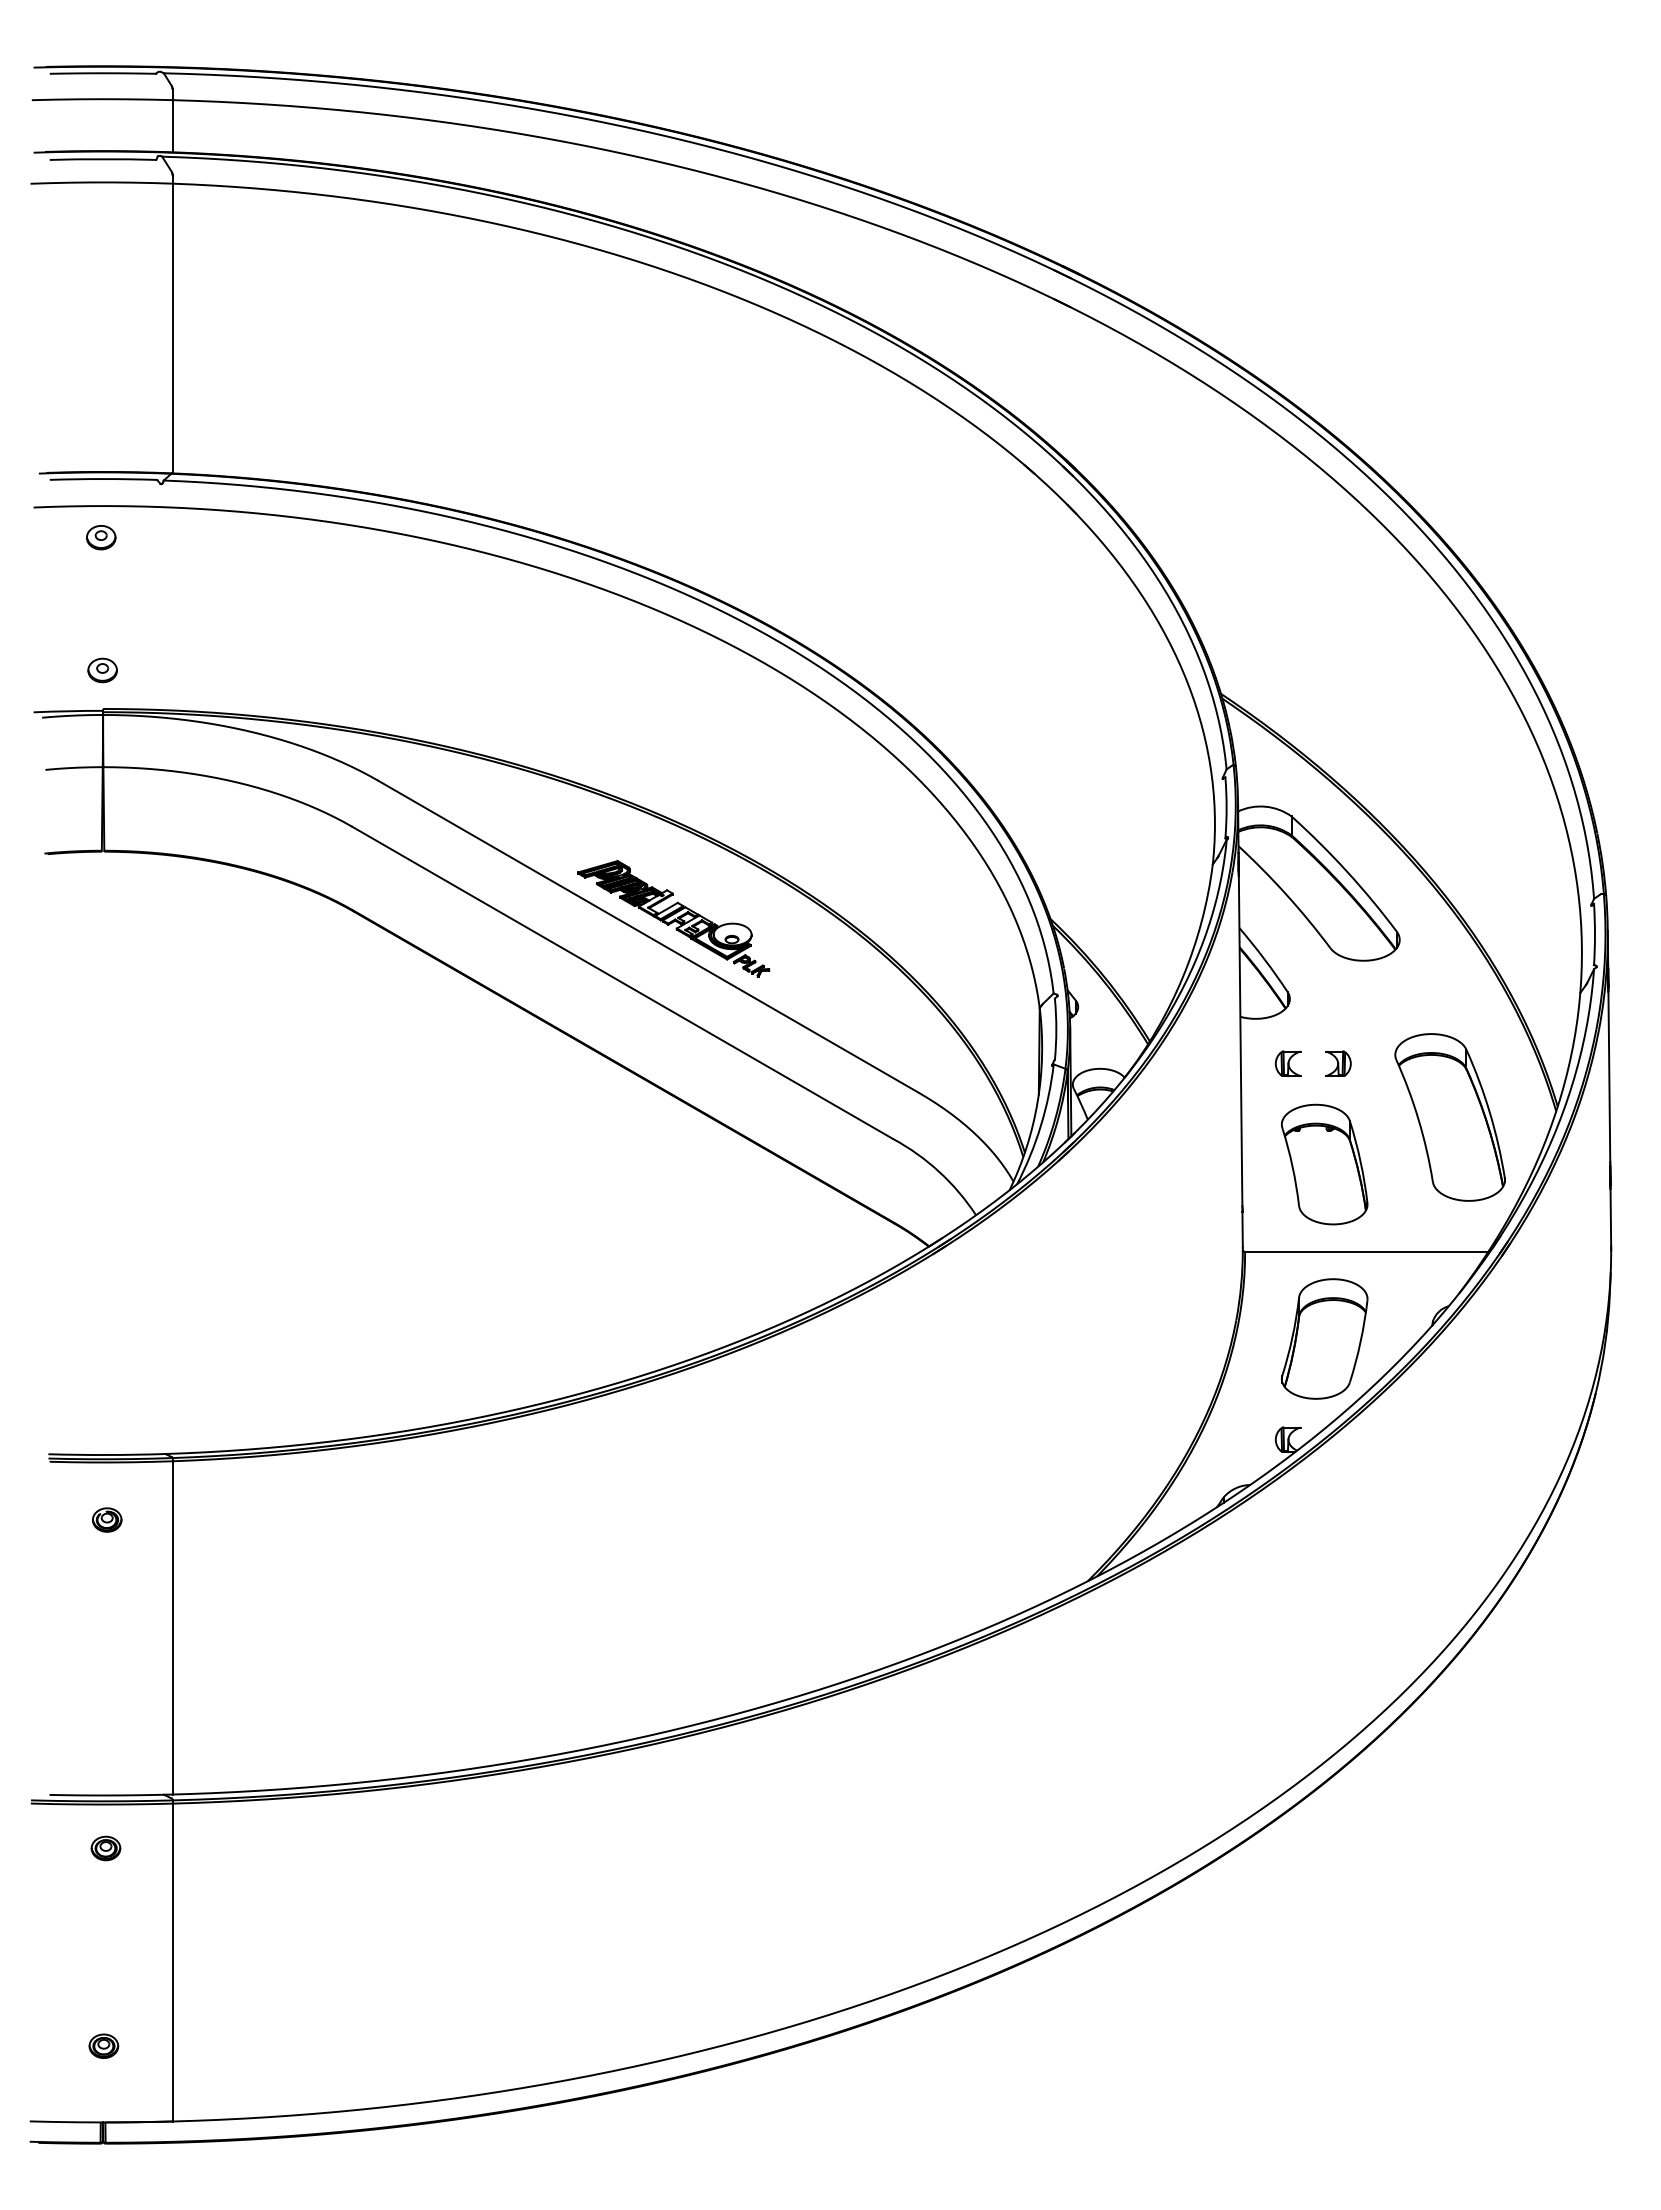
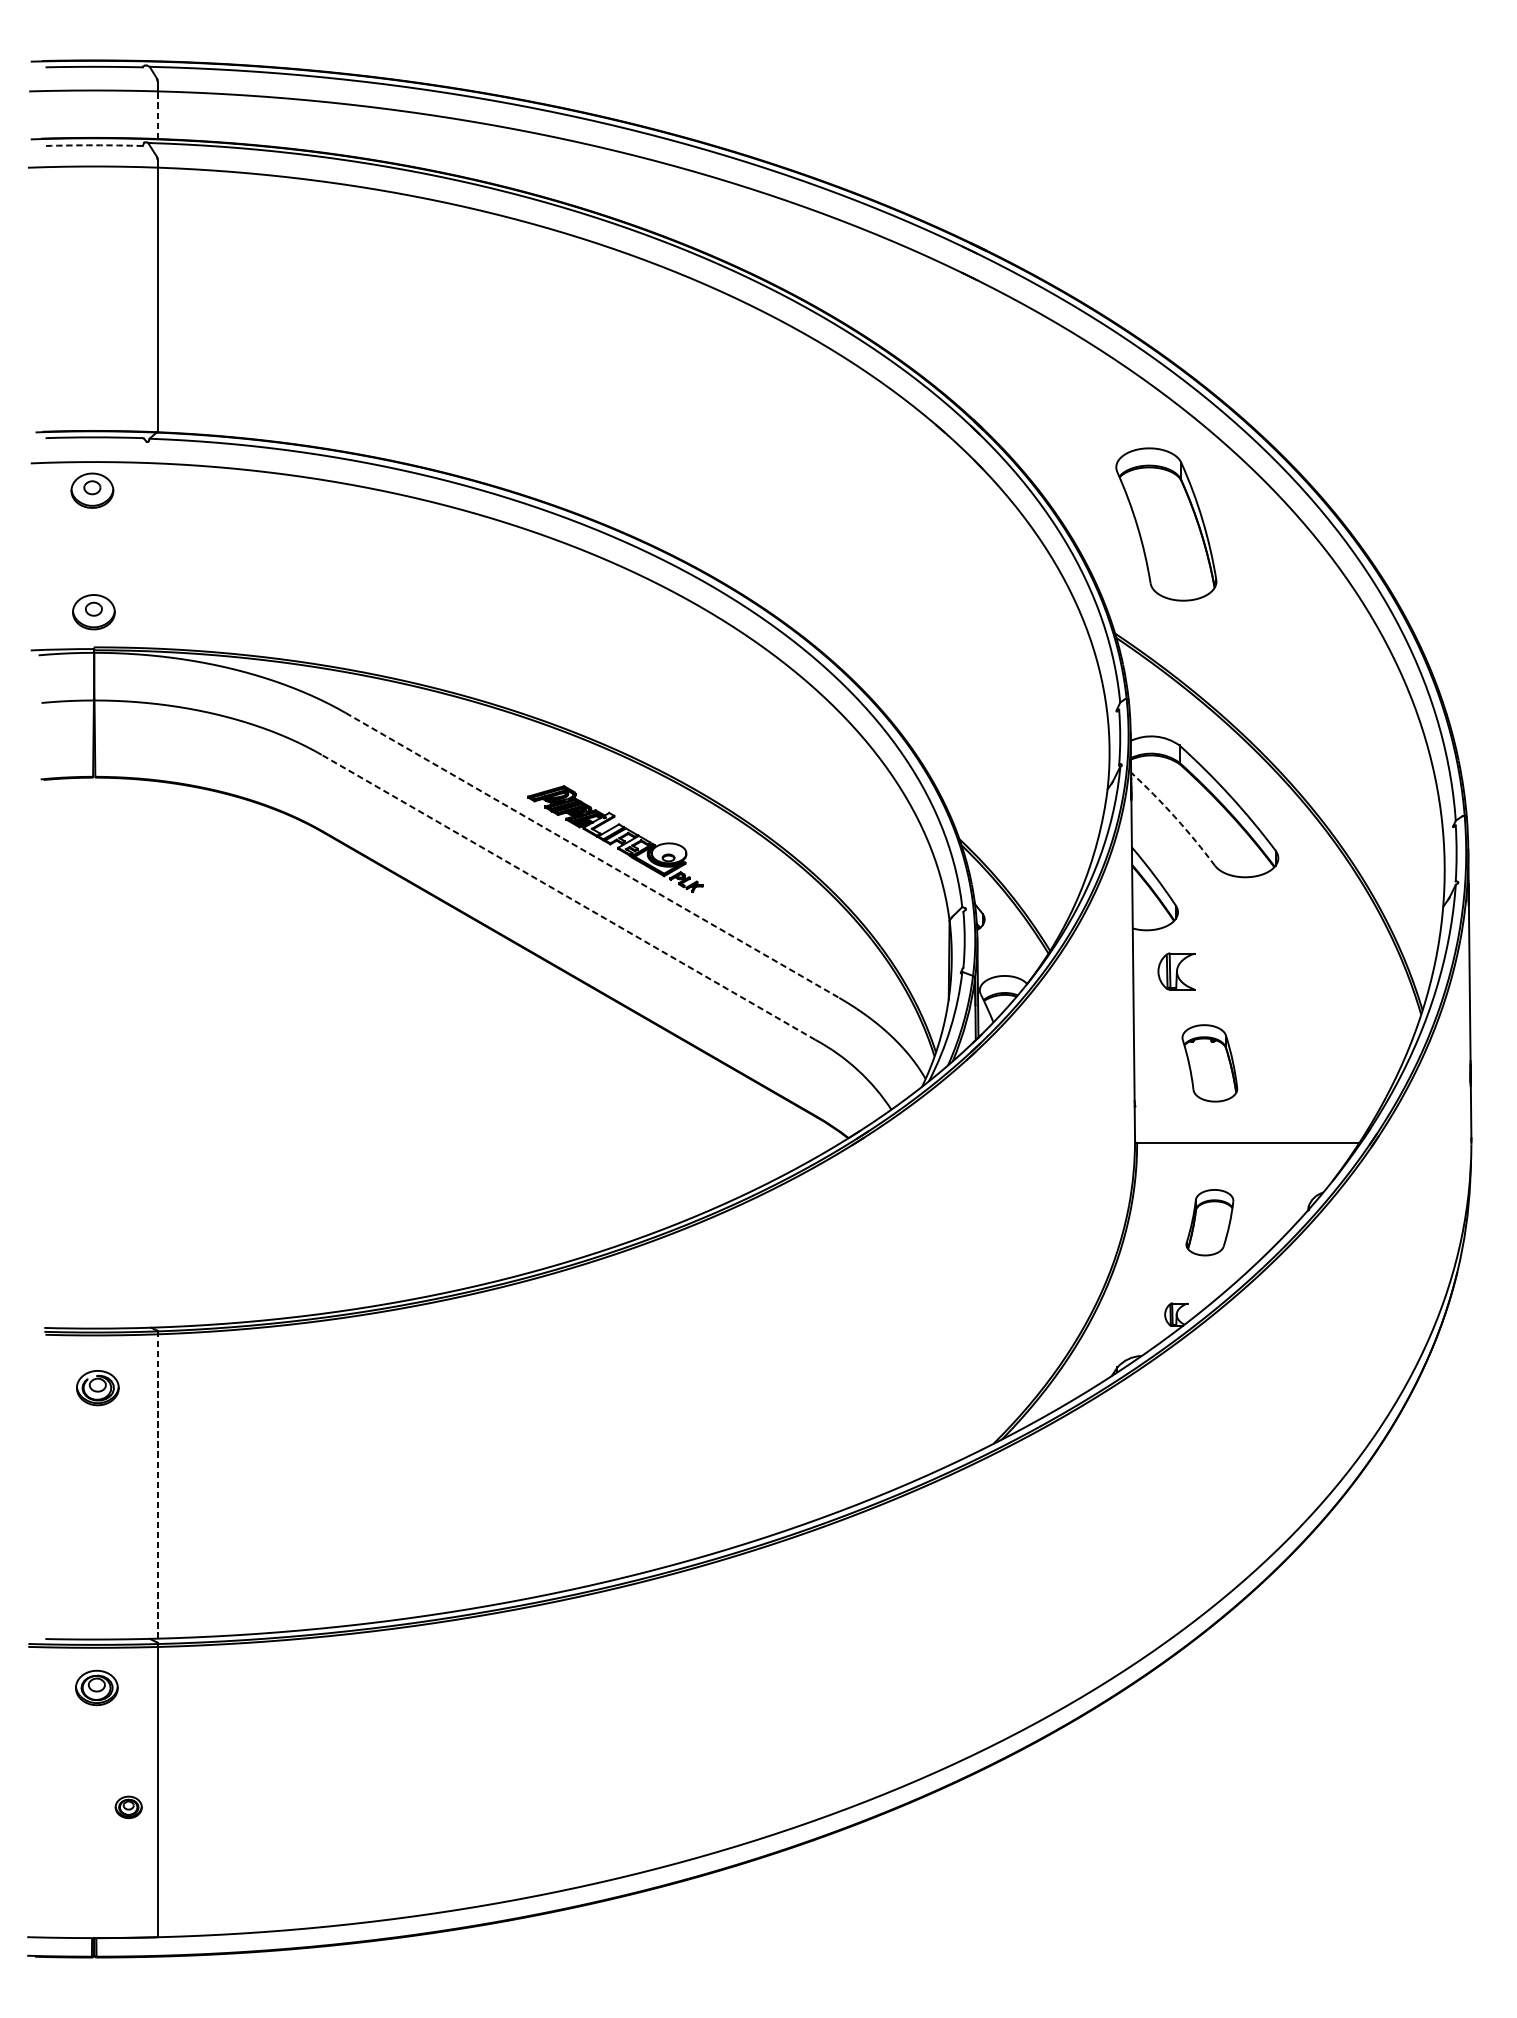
line: (172, 125) -> (157, 114), solid -> dashed
arc: (103, 159) -> (94, 145), solid -> dashed
part: (101, 537) -> (92, 490), size x1.6
part: (102, 670) -> (93, 612), size x1.6
arc: (1286, 895) -> (1174, 817), solid -> dashed
line: (649, 937) -> (593, 856), solid -> dashed
line: (622, 982) -> (568, 897), solid -> dashed
part: (1287, 1063) -> (1175, 971), size x1.6
part: (1338, 1063) -> (1222, 971), removed
part: (1449, 1117) -> (1165, 524), moved
part: (1324, 1164) -> (1209, 1063), size x0.7
part: (1324, 1338) -> (1209, 1222), size x0.6
part: (107, 1519) -> (98, 1387), size x1.6
line: (172, 1627) -> (157, 1486), solid -> dashed
part: (105, 1848) -> (96, 1687), size x1.6
part: (103, 2045) -> (128, 1806), moved

